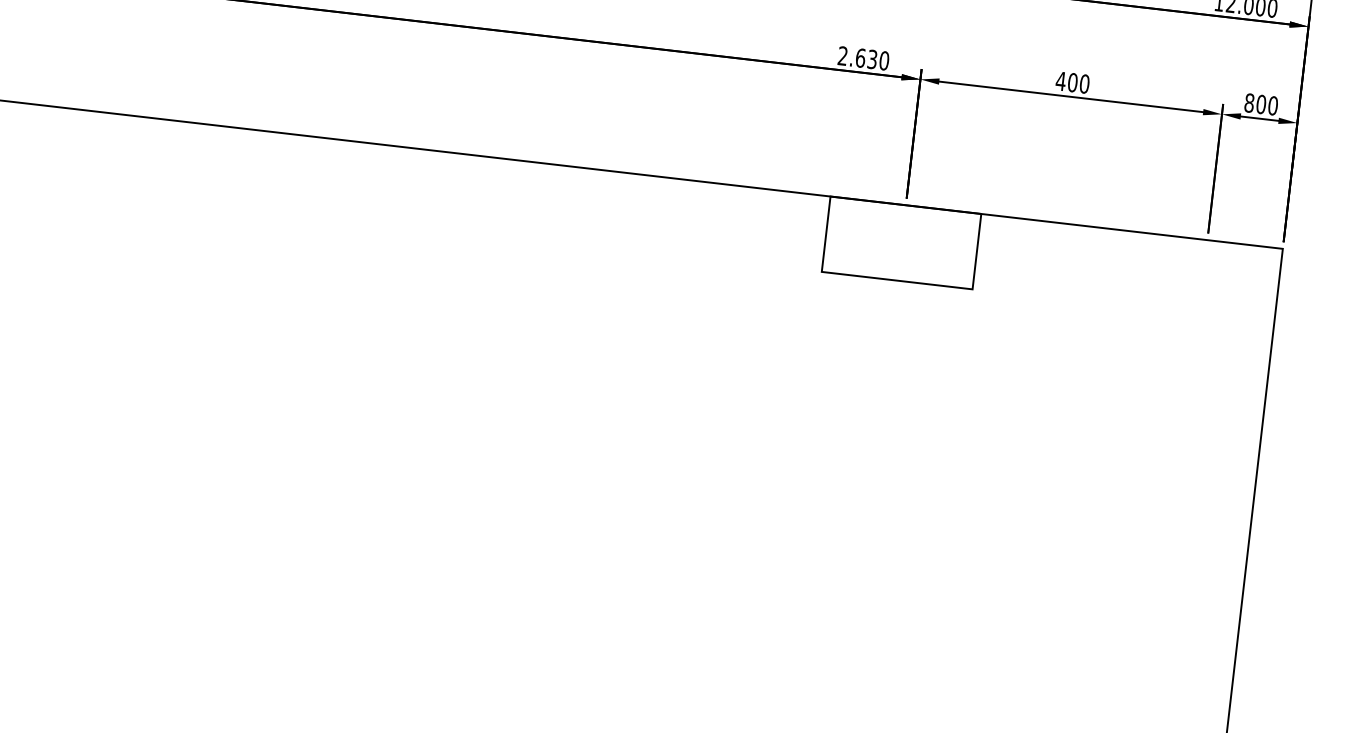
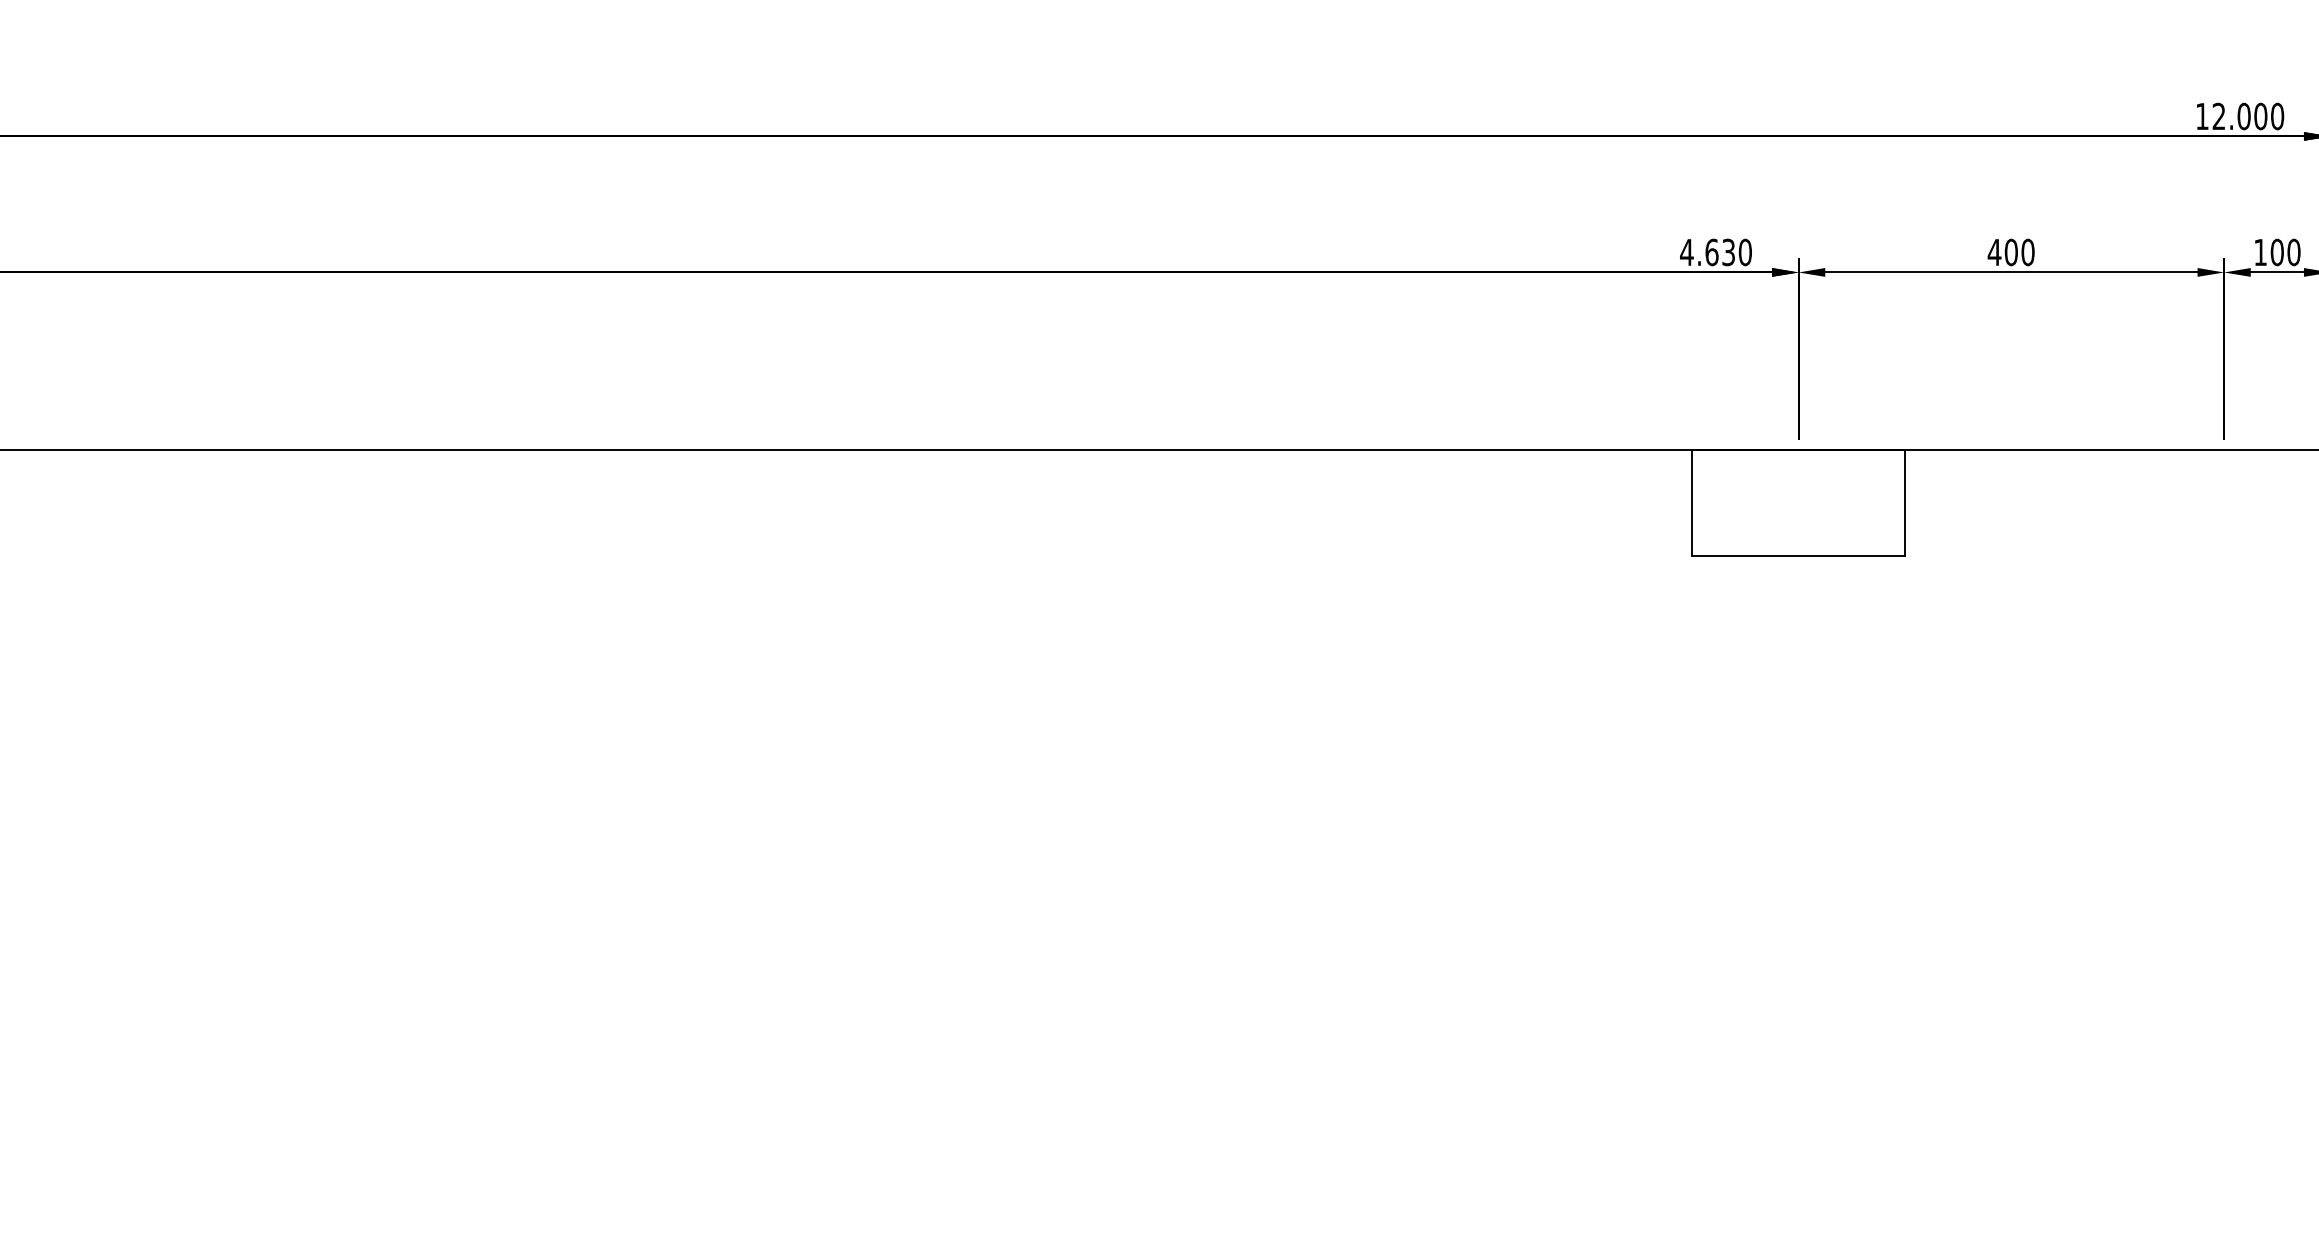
text: (842, 55) -> (1686, 251), 2.630 -> 4.630
text: (1249, 103) -> (2260, 252), 800 -> 100

